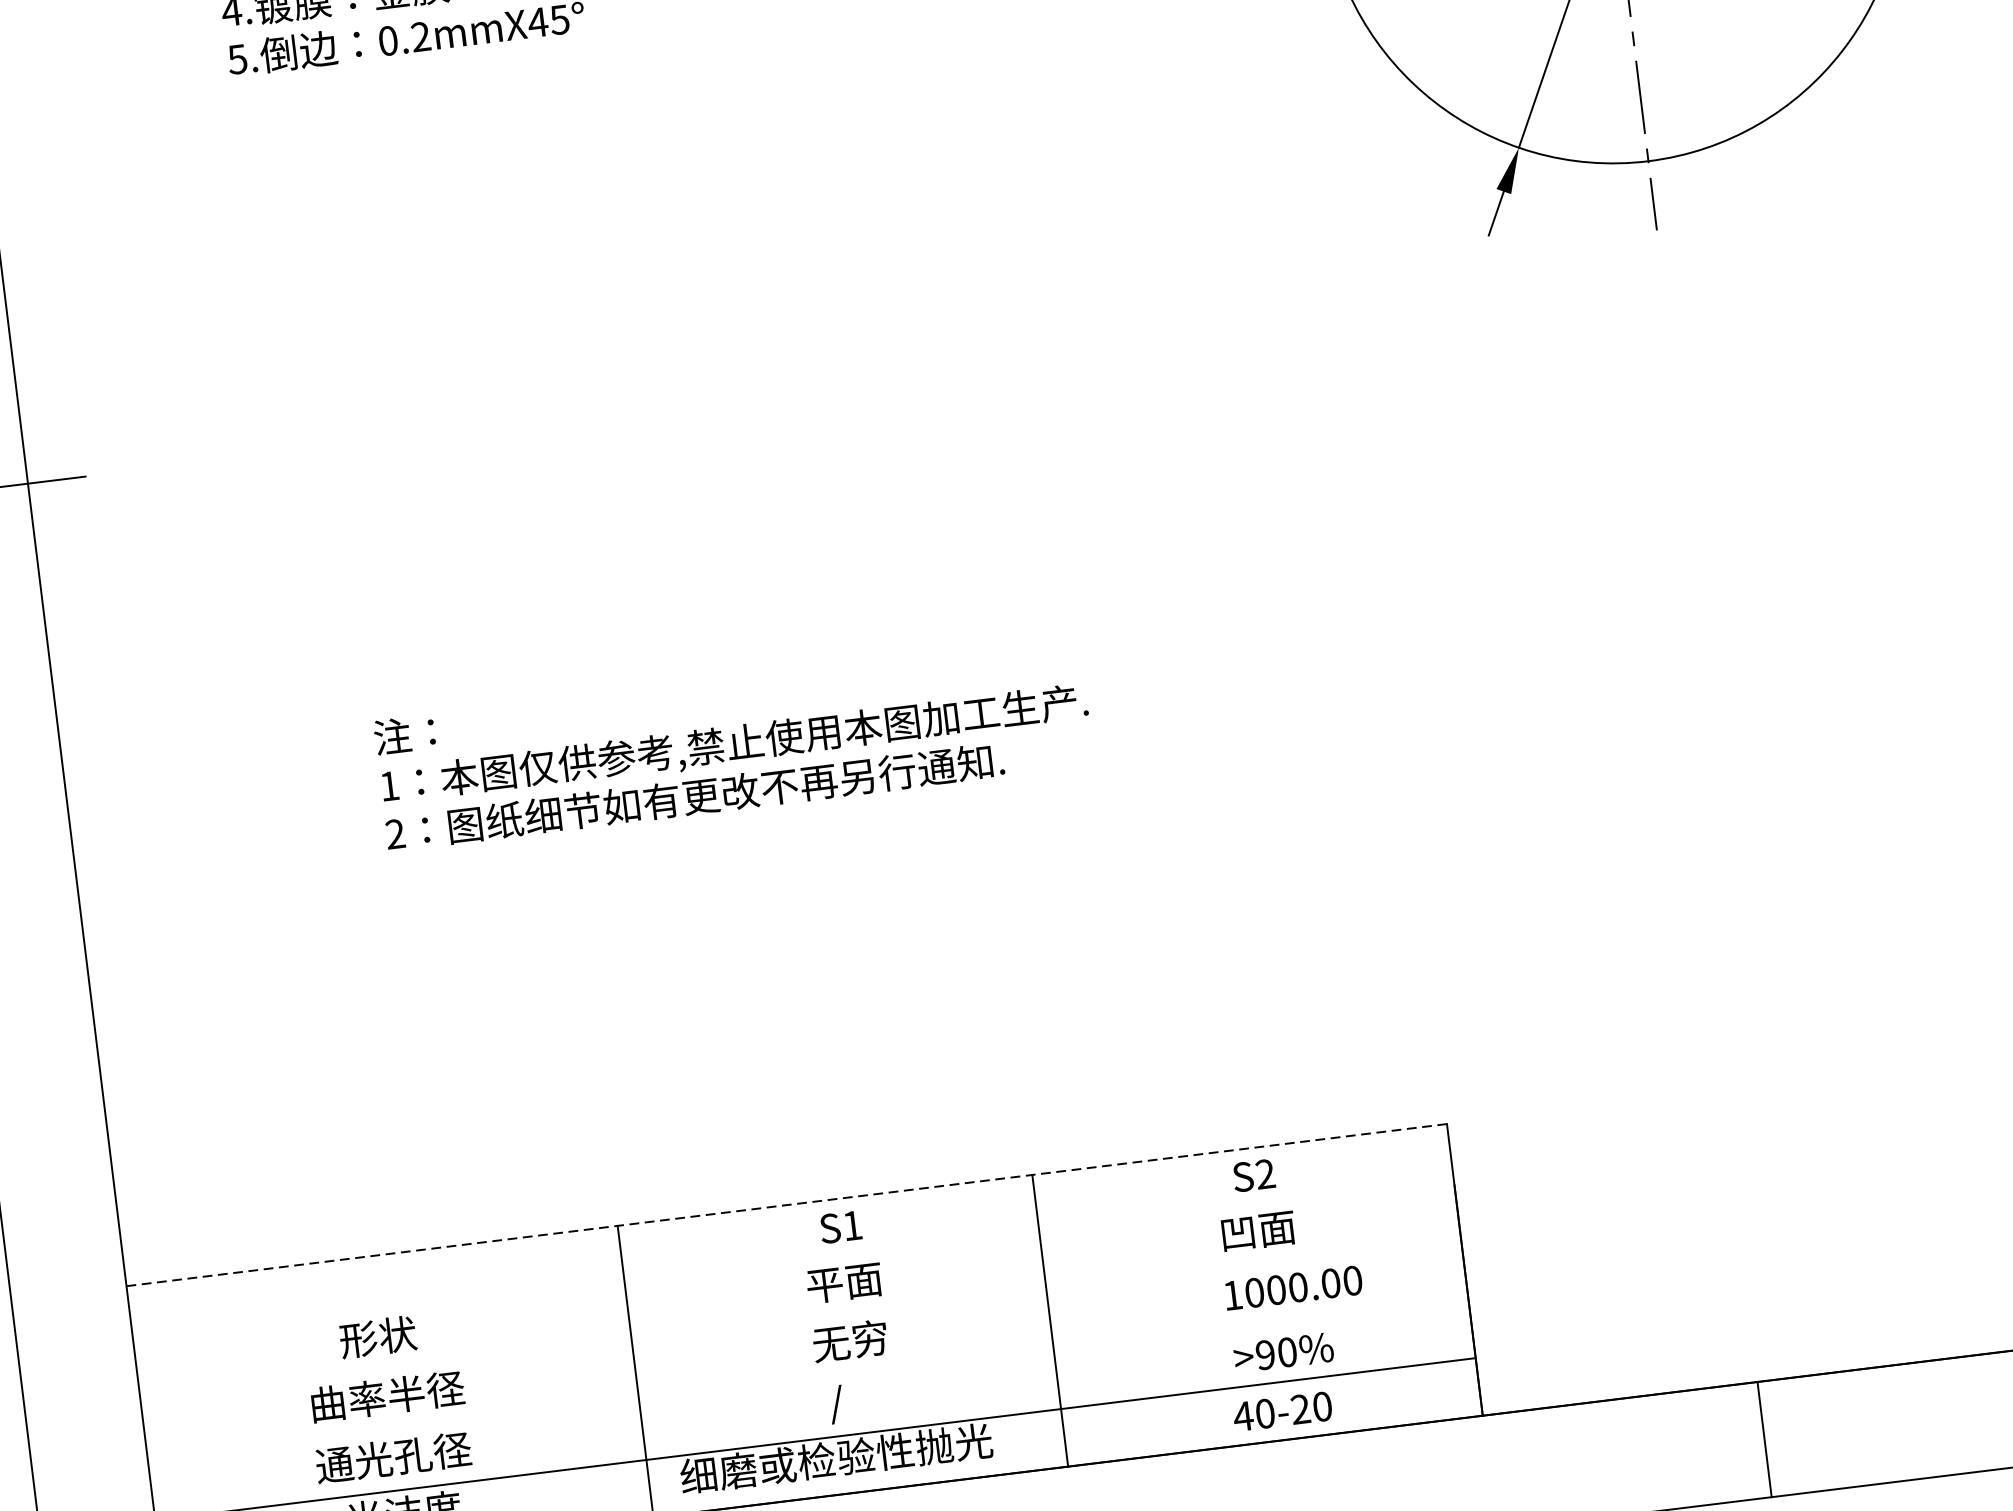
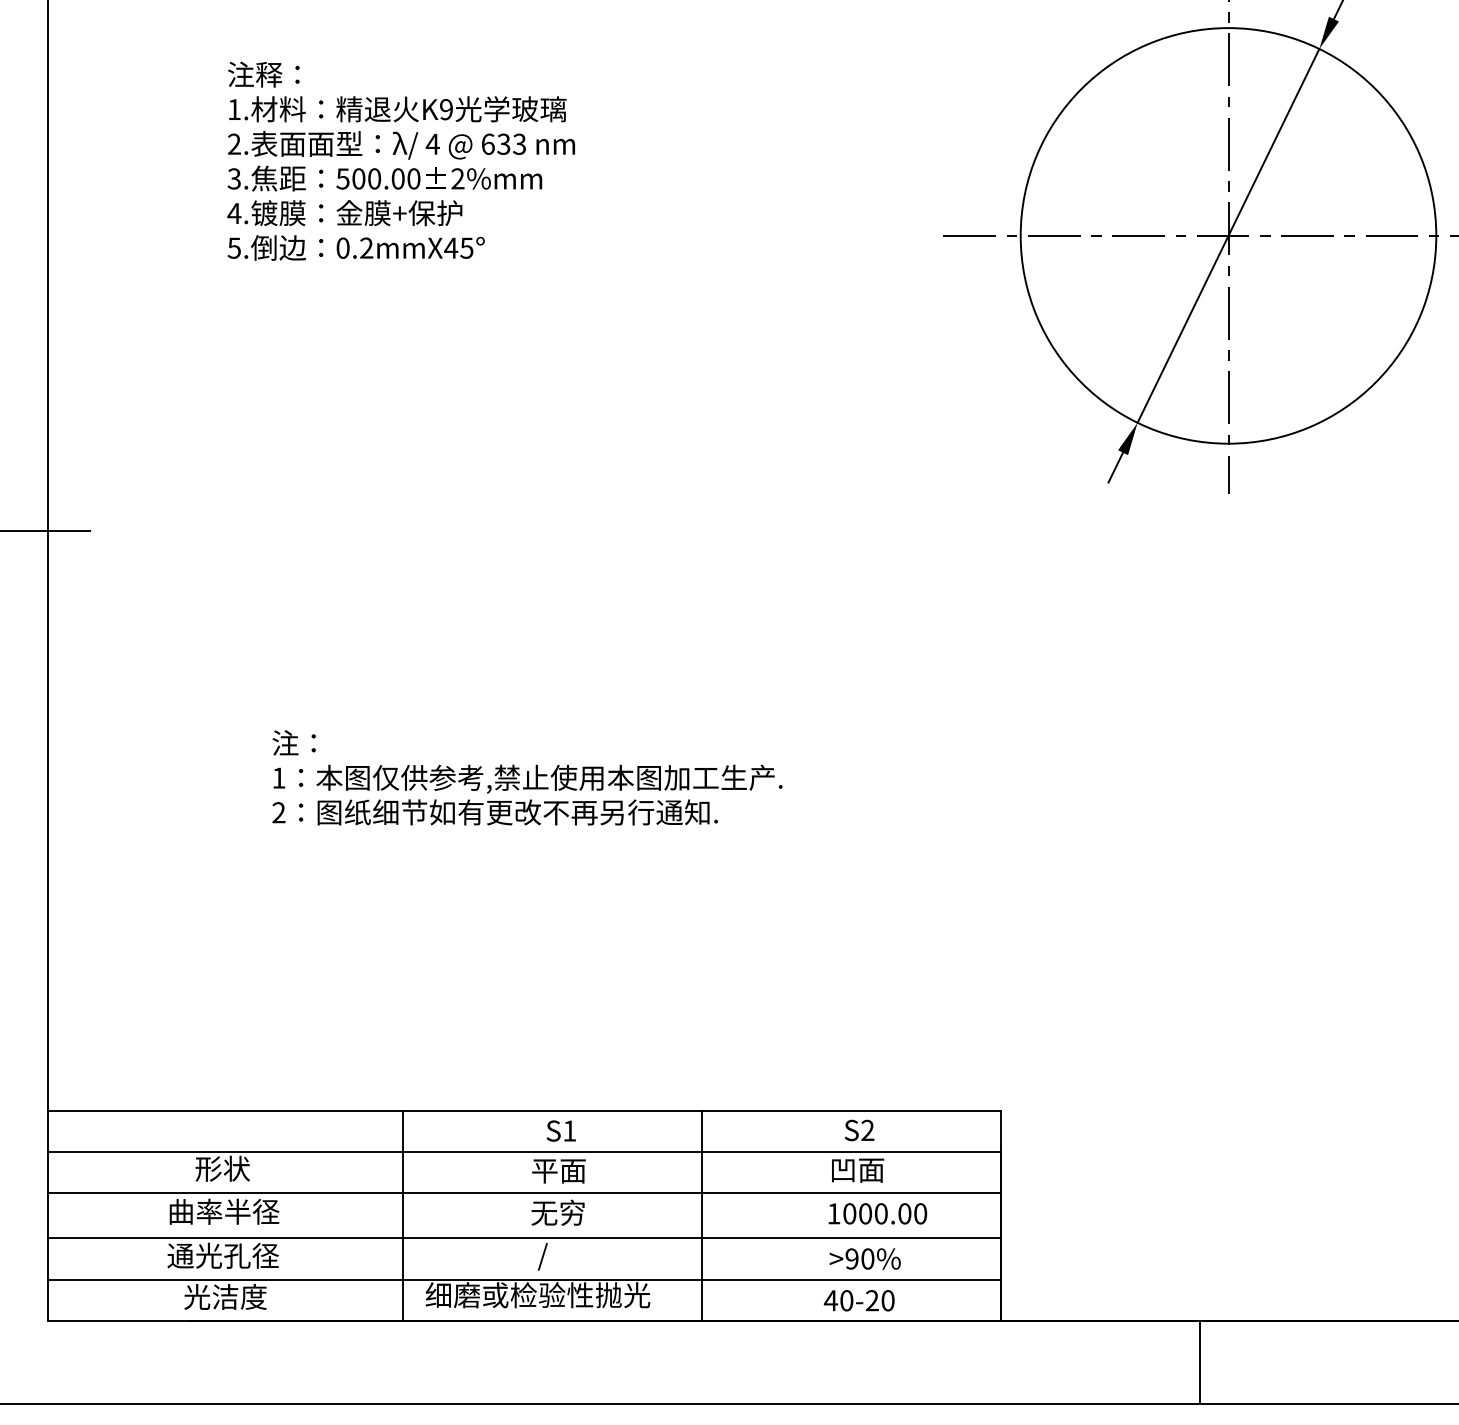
line: (787, 1204) -> (525, 1110), dashed -> solid
line: (793, 1263) -> (524, 1152), added
line: (800, 1319) -> (524, 1193), added
line: (808, 1382) -> (524, 1238), added

